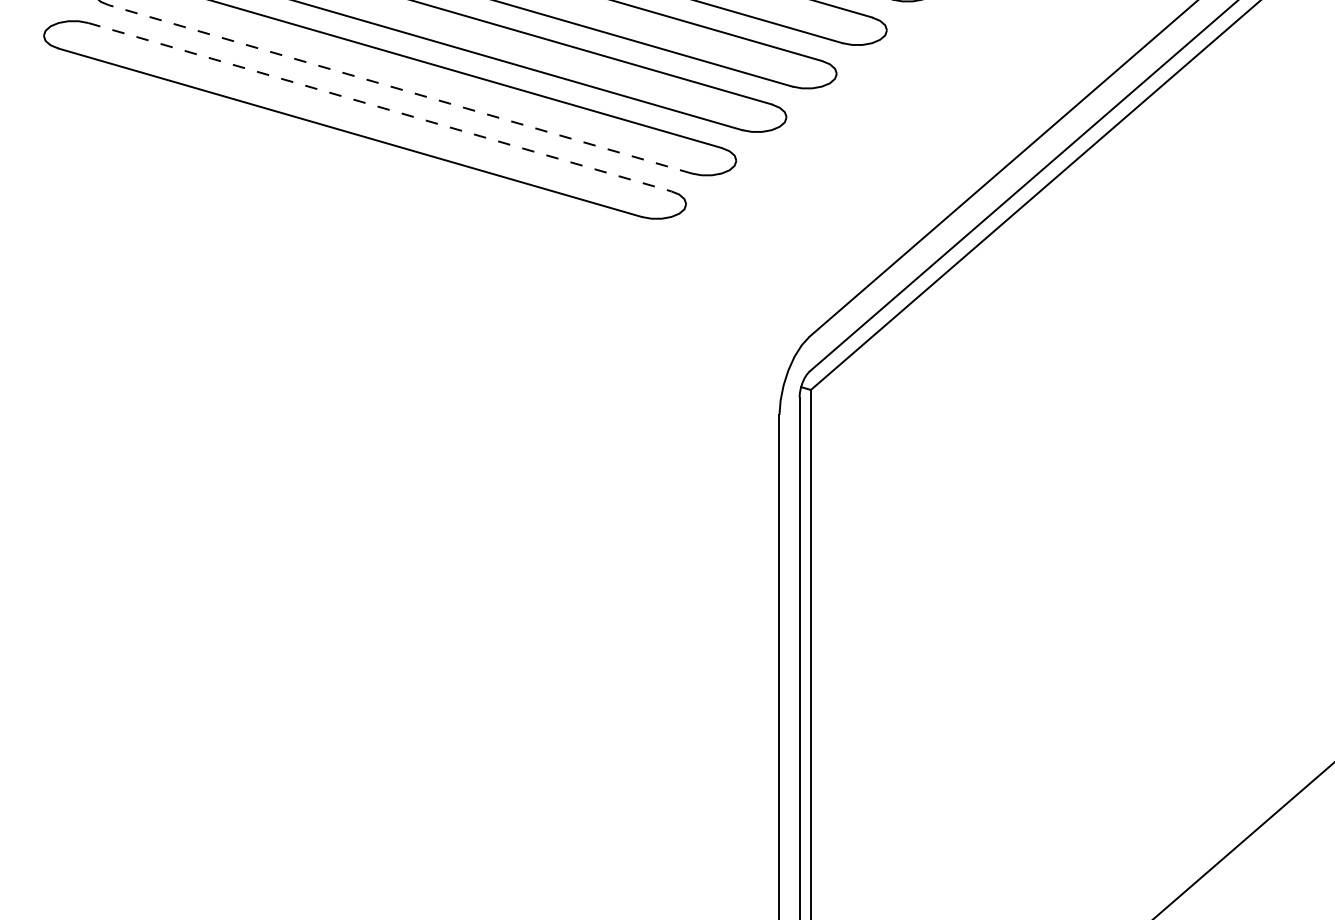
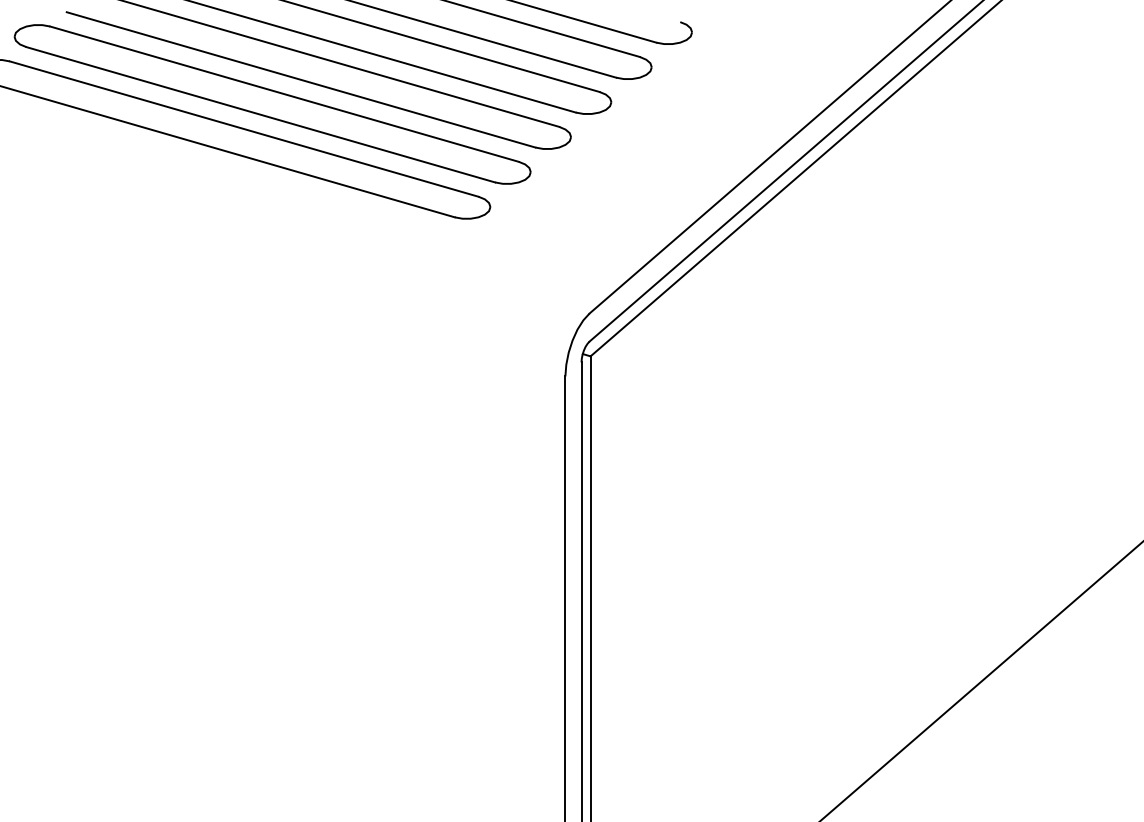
line: (400, 89) -> (260, 114), dashed -> solid
line: (380, 107) -> (244, 129), dashed -> solid

